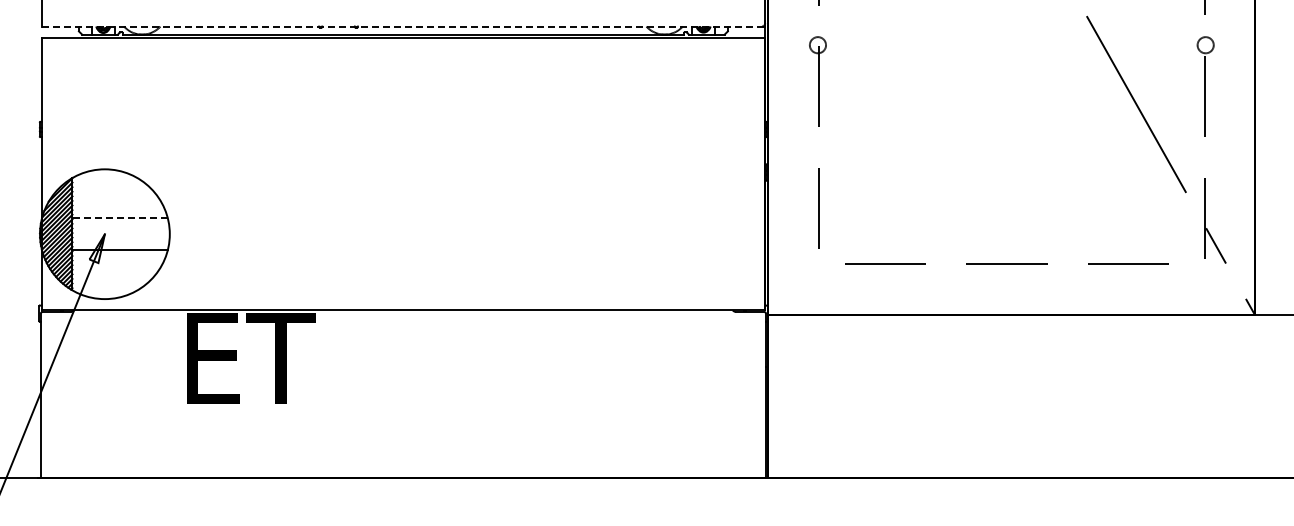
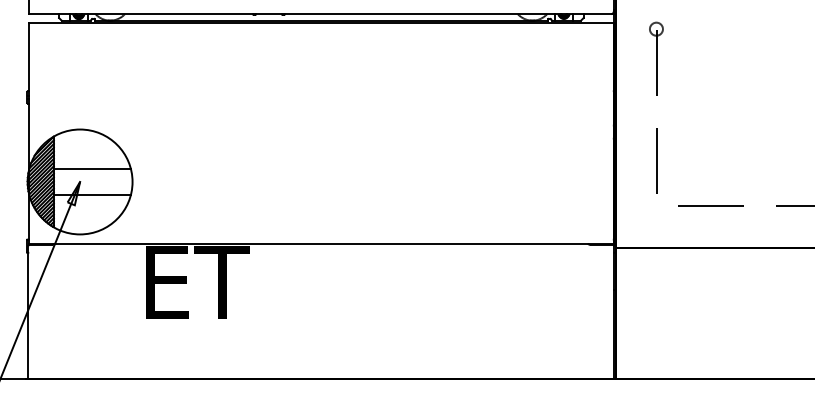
line: (403, 26) -> (321, 14), dashed -> solid
line: (120, 218) -> (92, 169), dashed -> solid

